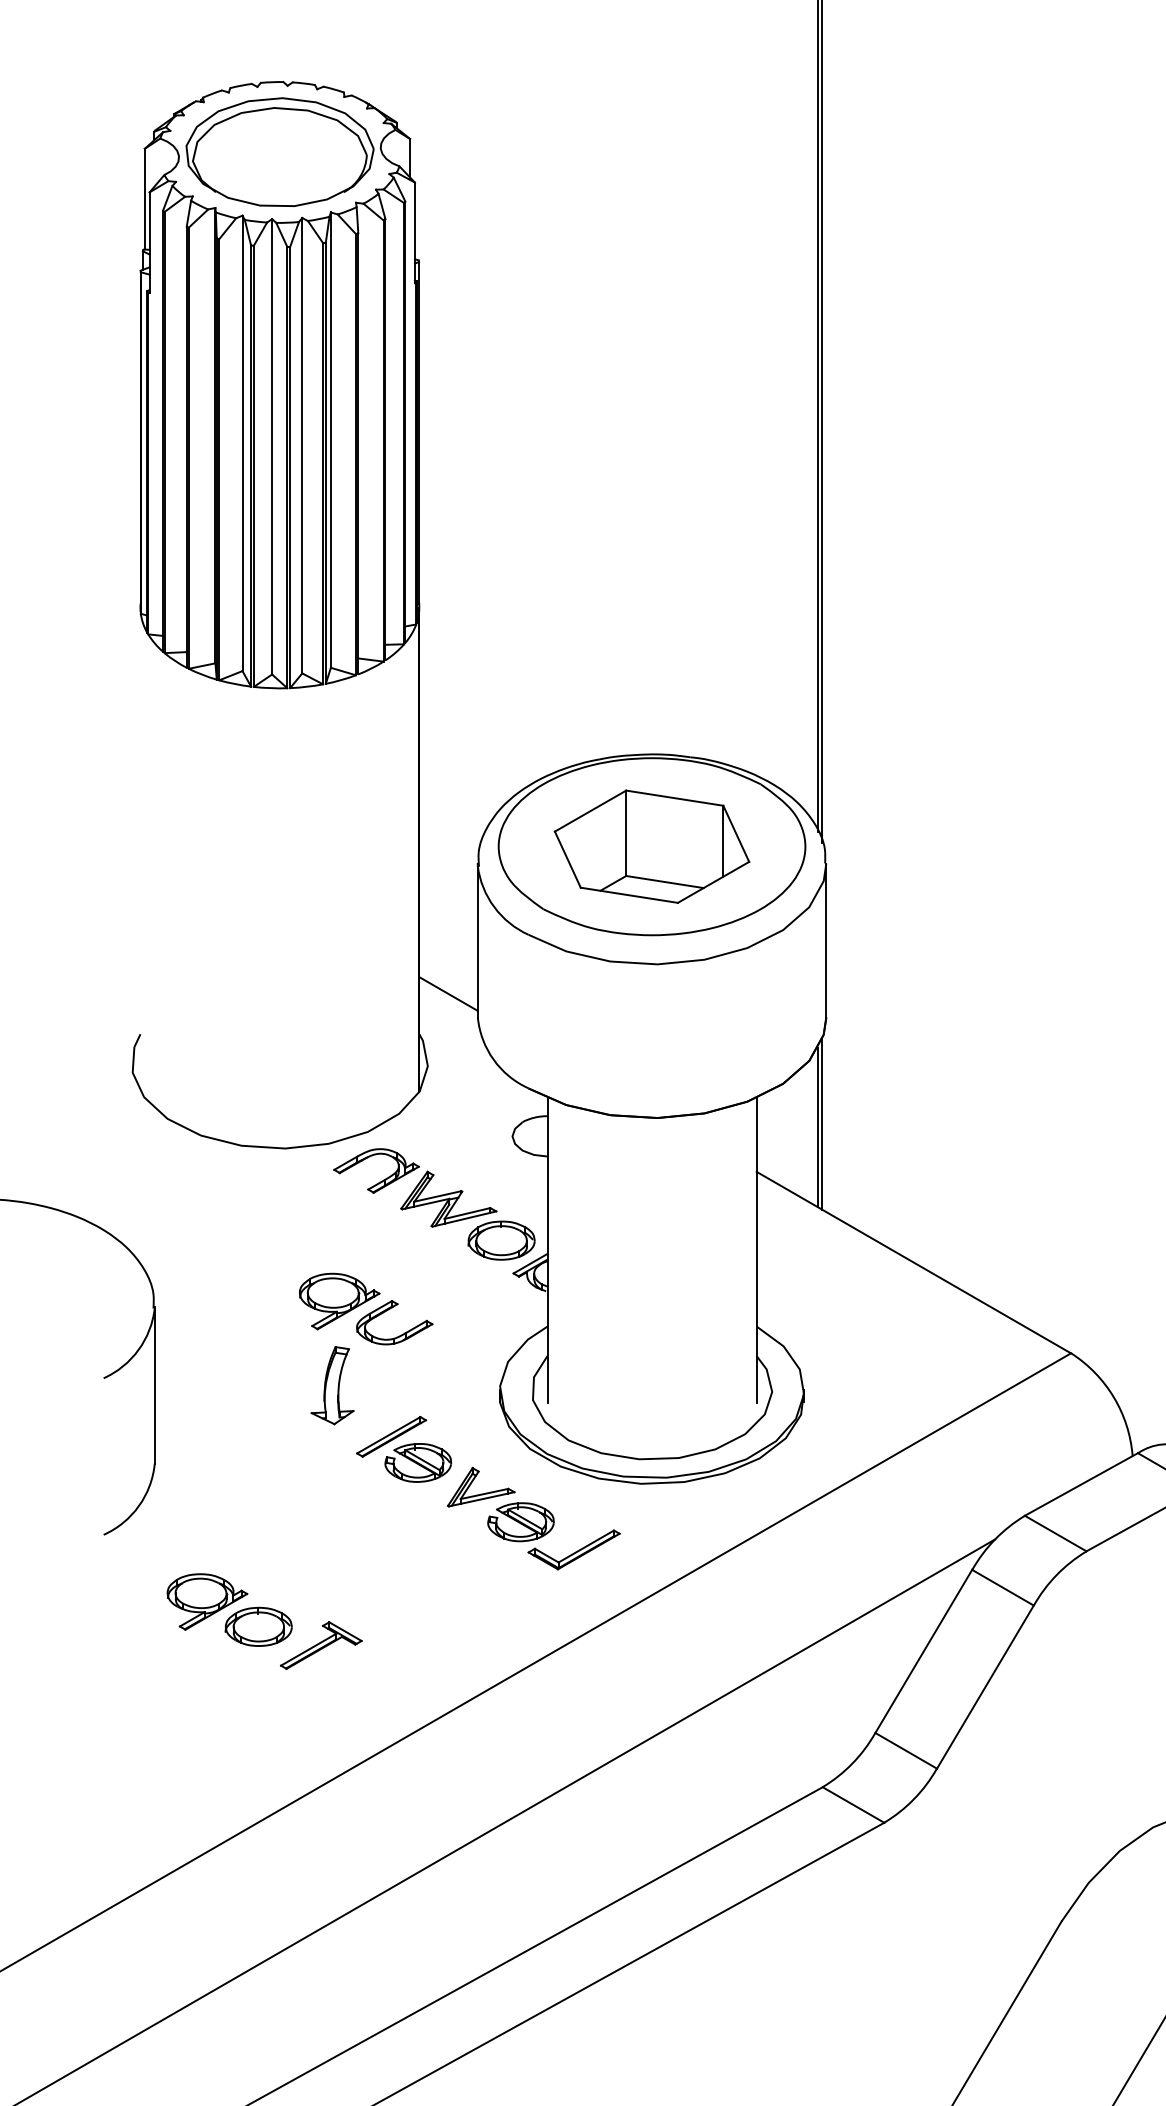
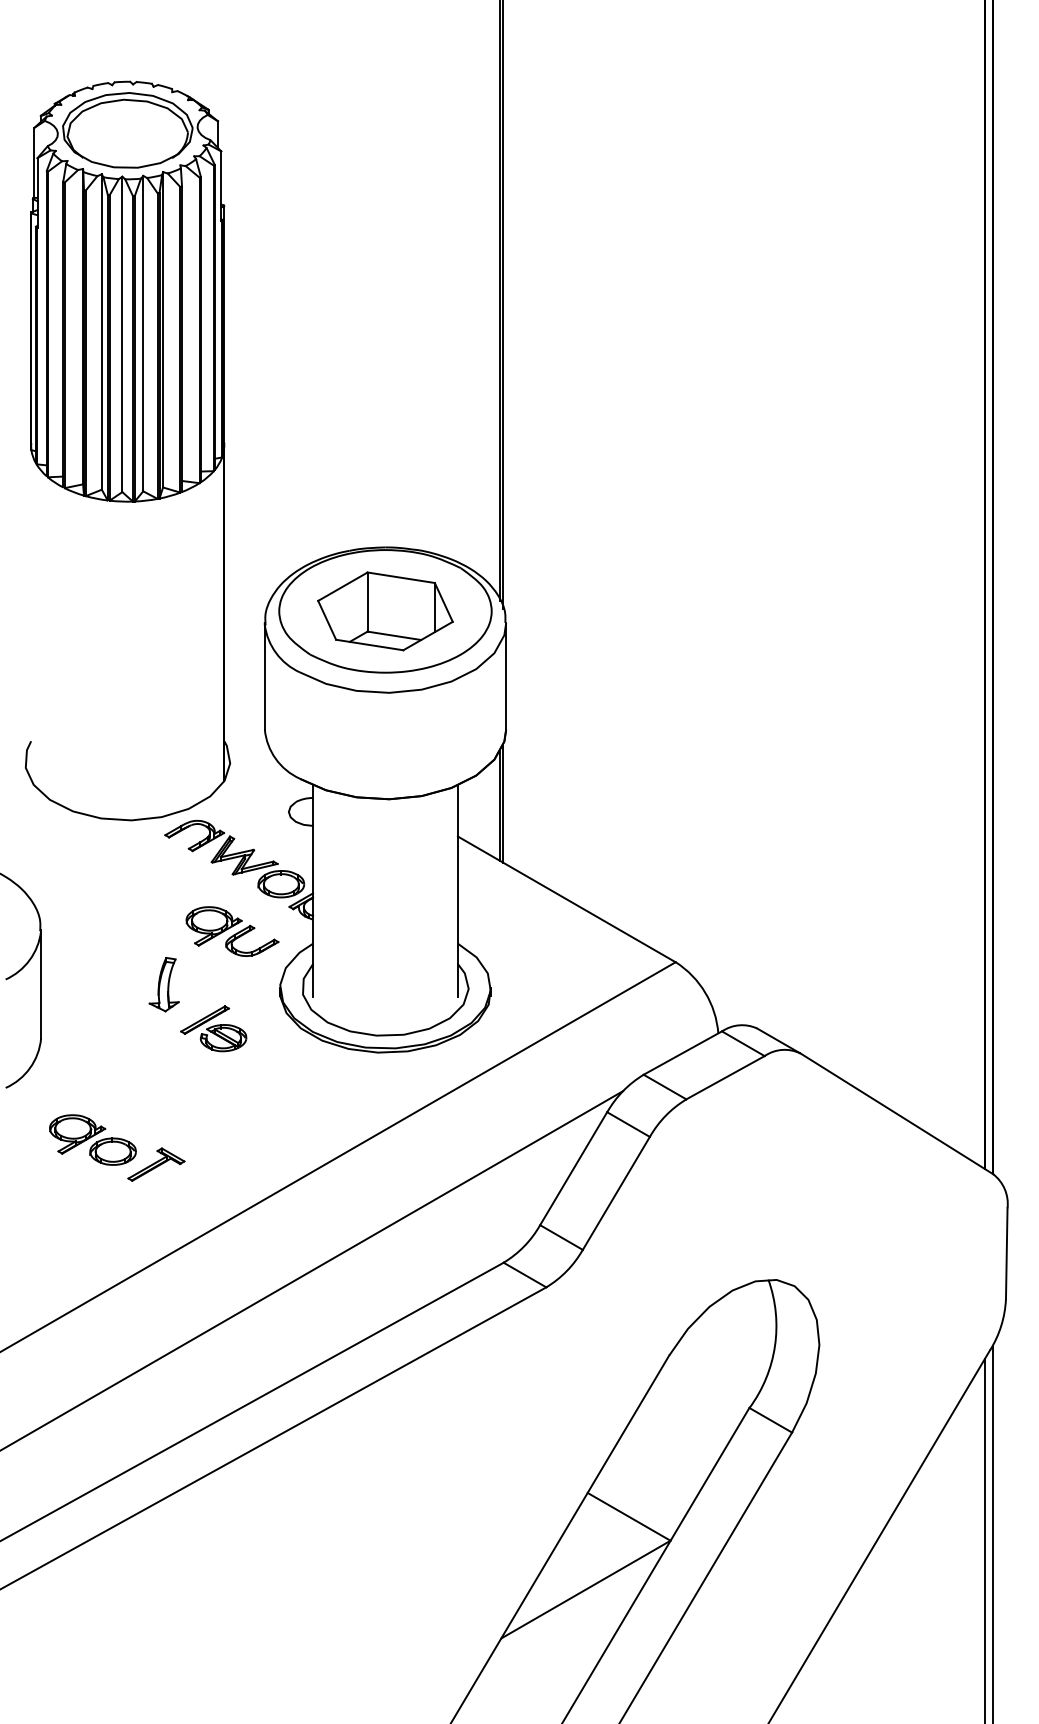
line: (448, 994) -> (244, 713), removed
part: (366, 1308) -> (232, 931), moved
part: (533, 1518) -> (303, 1076), removed

